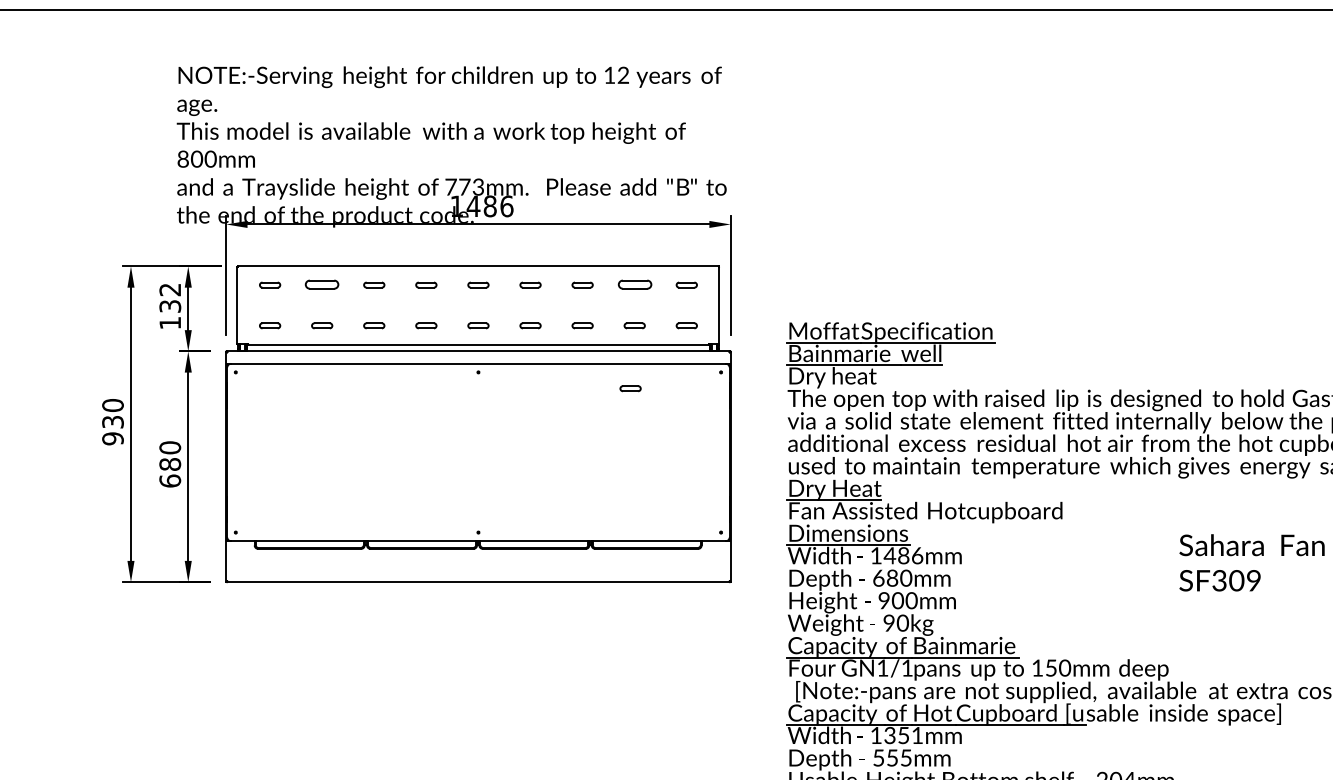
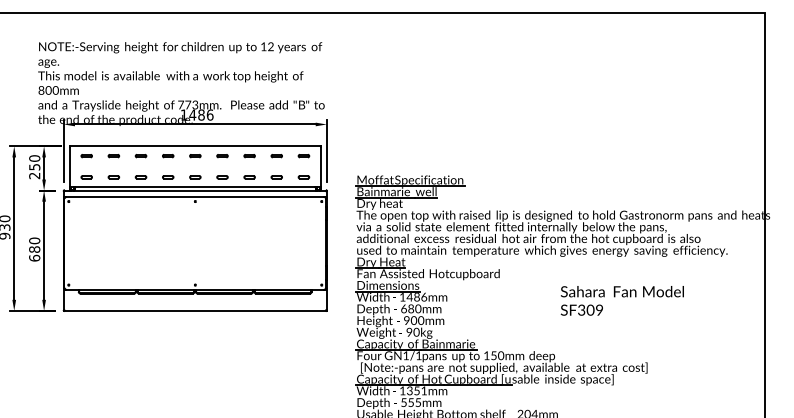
part: (321, 285) -> (113, 156), size x0.62
part: (634, 285) -> (276, 156), size x0.62
text: (169, 306) -> (34, 167), 132 -> 250
part: (630, 389) -> (274, 210), removed

